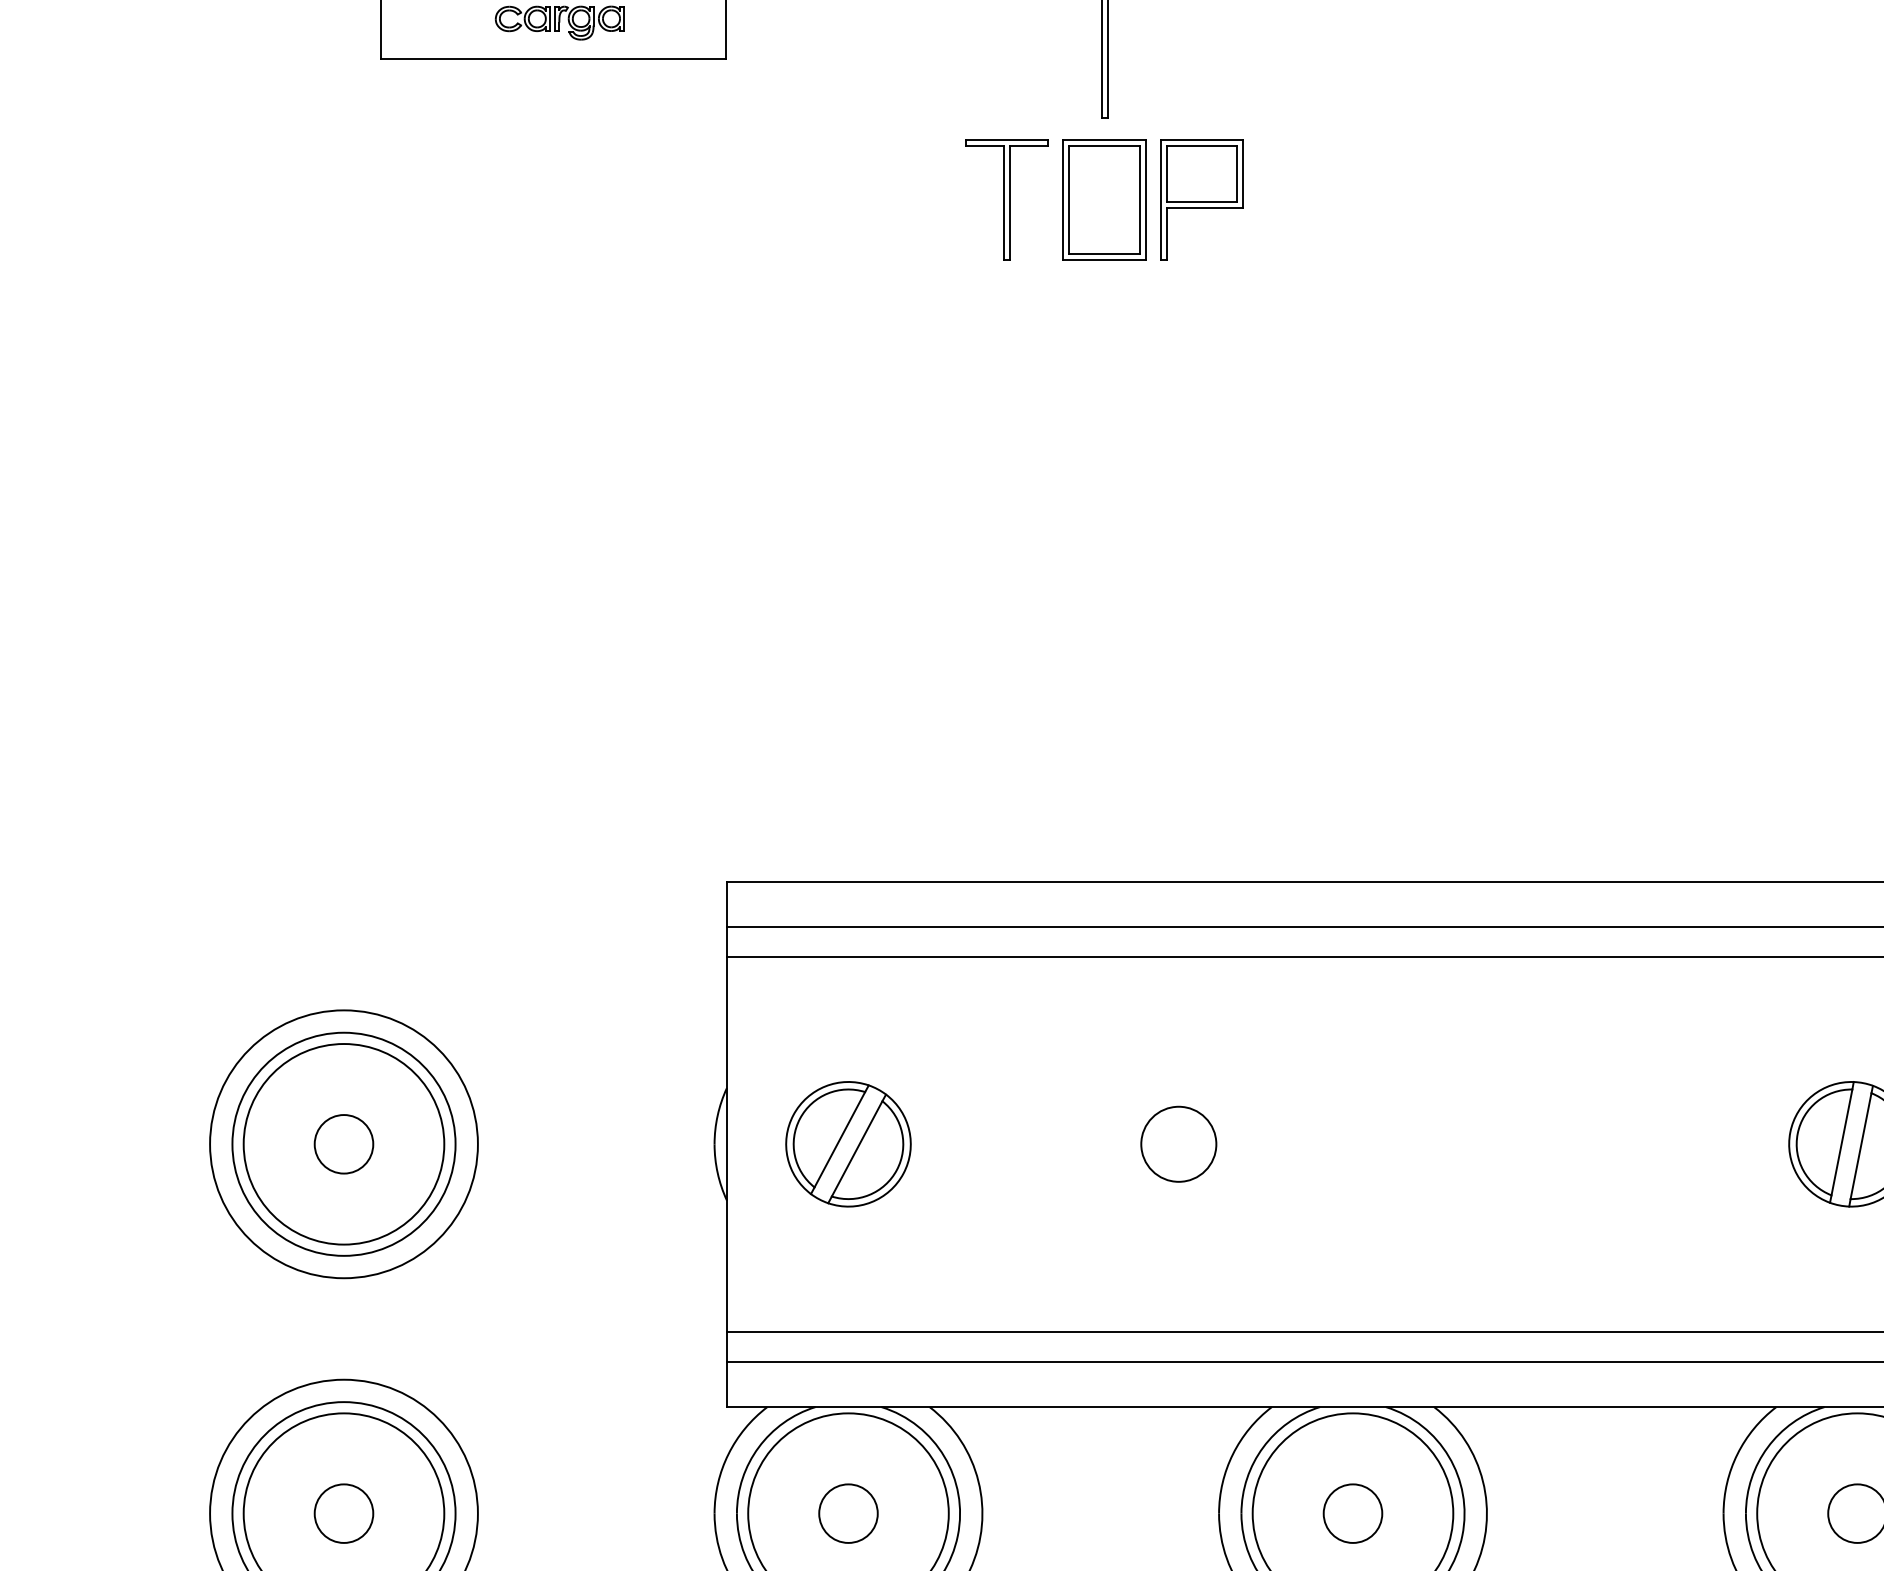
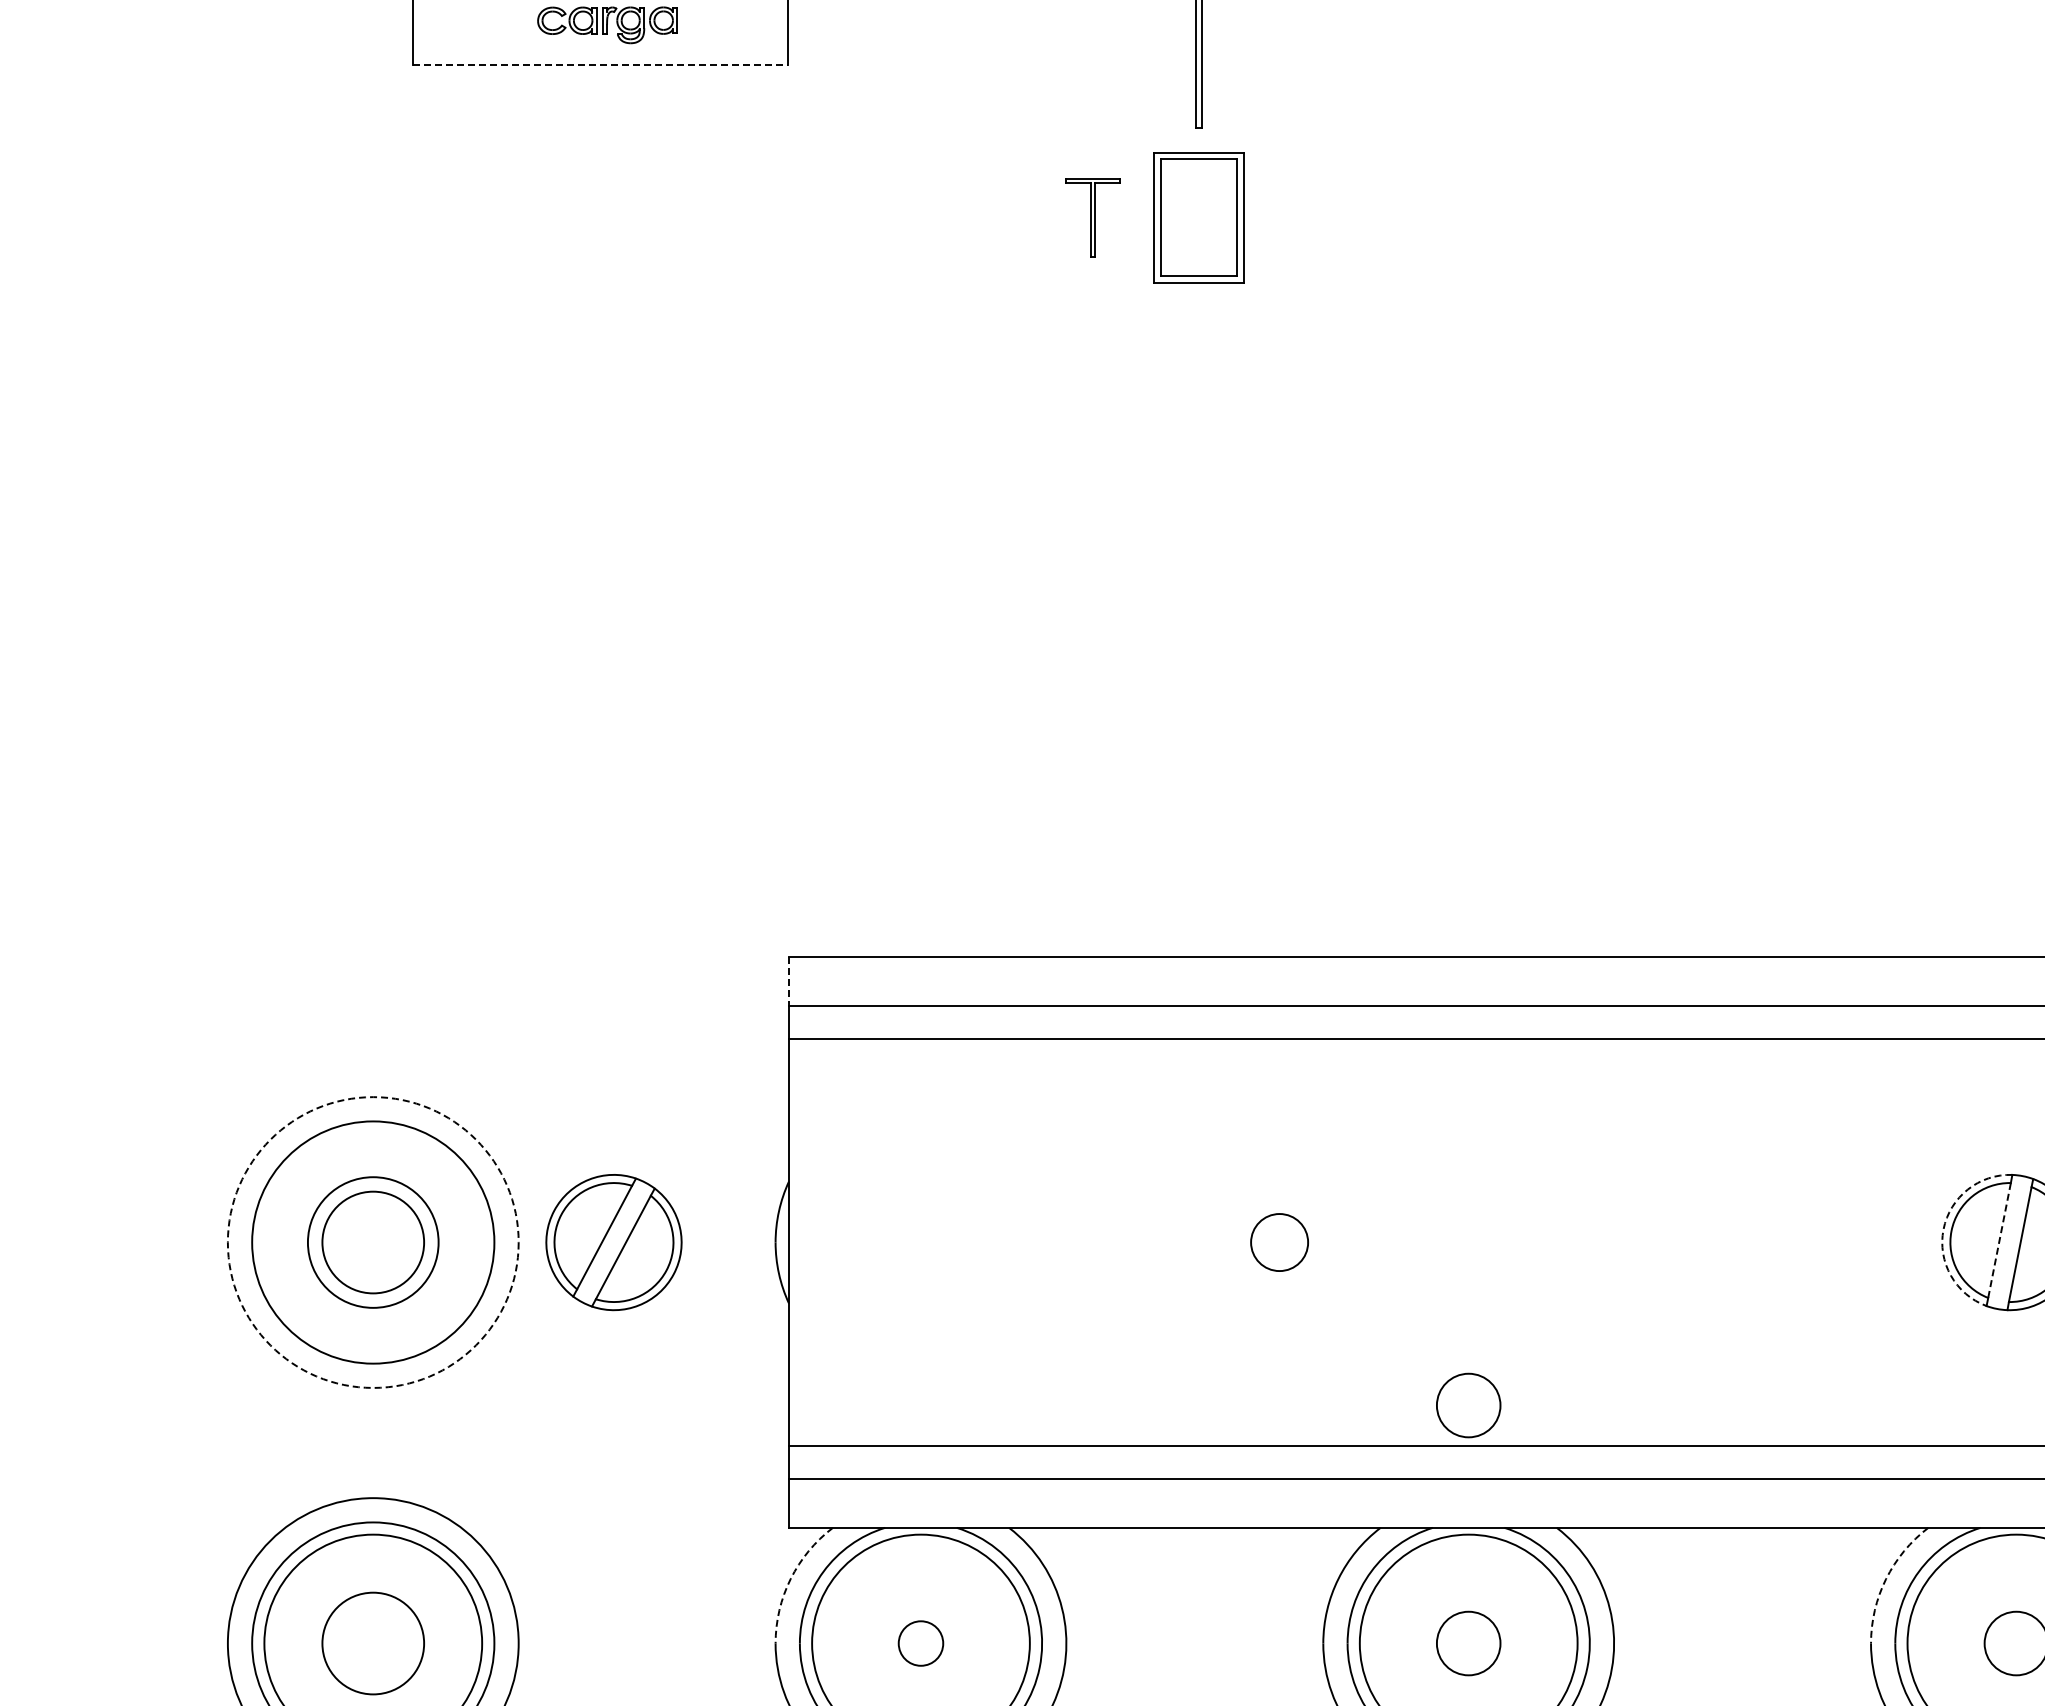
line: (554, 59) -> (601, 64), solid -> dashed
part: (1006, 200) -> (1092, 217), size x0.6
part: (1201, 200) -> (1304, 217), removed
line: (726, 904) -> (788, 982), solid -> dashed
arc: (1790, 1132) -> (1943, 1229), solid -> dashed
line: (1841, 1142) -> (1999, 1240), solid -> dashed
circle: (343, 1144) -> (372, 1242), solid -> dashed
circle: (344, 1144) -> (373, 1242), size x0.6
circle: (344, 1144) -> (373, 1242), size x1.6
part: (848, 1144) -> (613, 1242), moved
circle: (1178, 1144) -> (1279, 1242), size x0.7
circle: (1352, 1294) -> (1468, 1405), added
arc: (728, 1454) -> (790, 1579), solid -> dashed
arc: (1737, 1454) -> (1886, 1579), solid -> dashed
circle: (344, 1513) -> (373, 1643), size x1.6
circle: (848, 1513) -> (920, 1643), size x0.7

